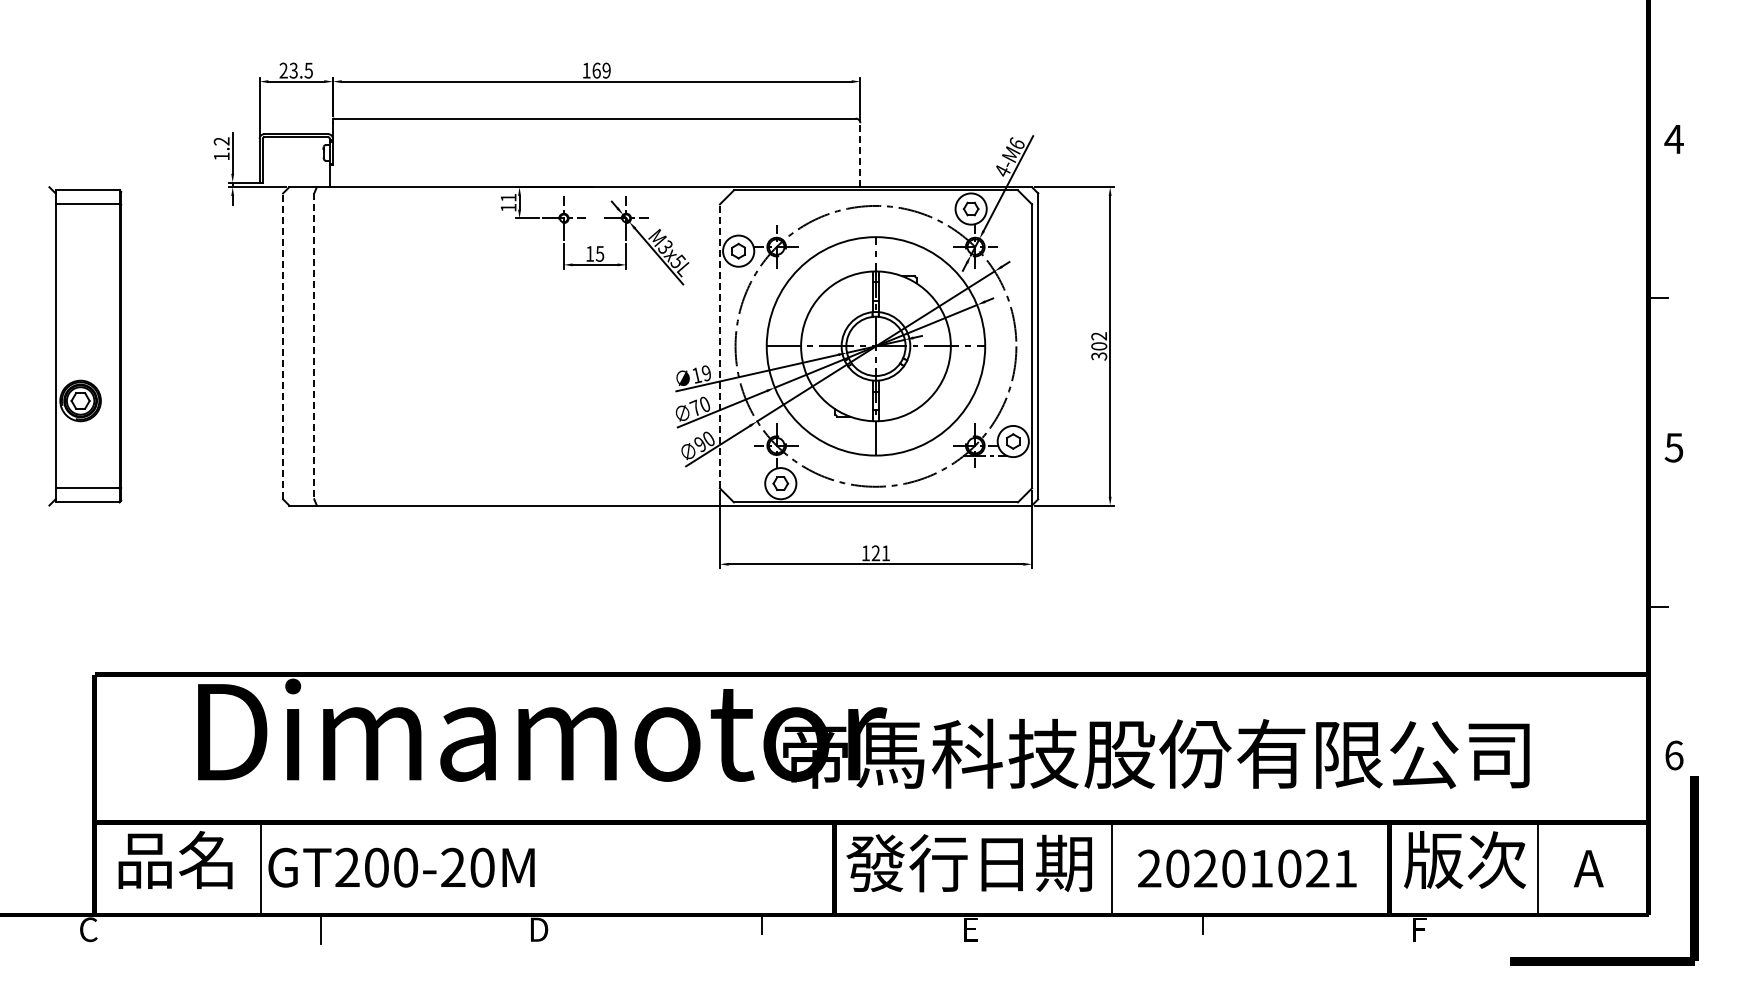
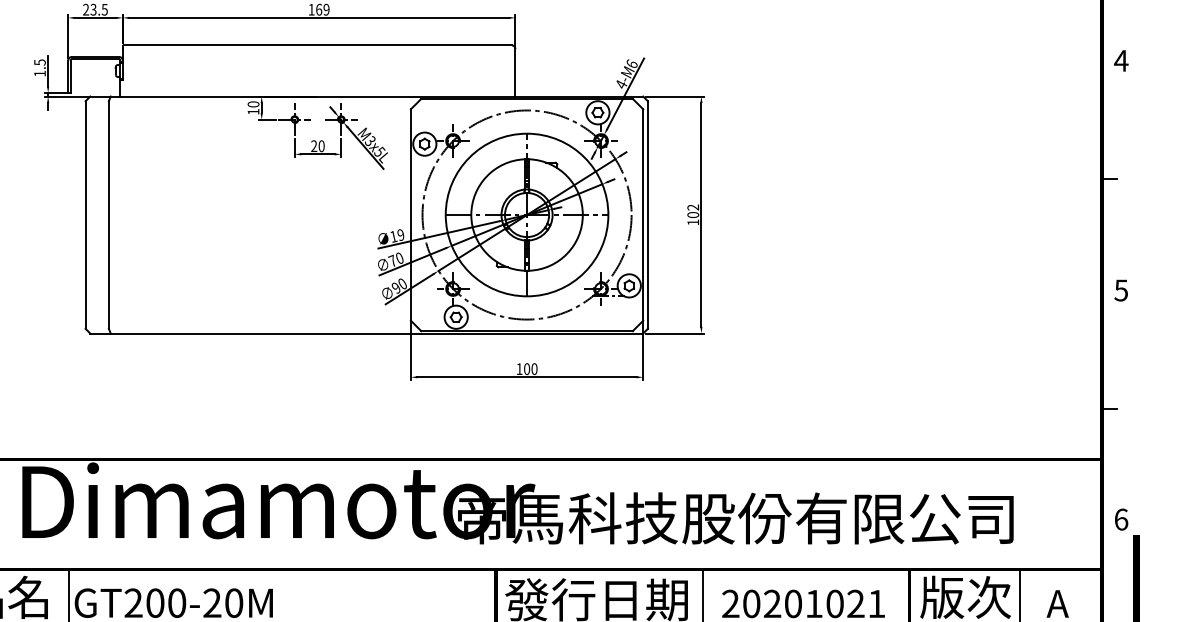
text: (221, 141) -> (39, 62), 1.2 -> 1.5
line: (860, 155) -> (515, 72), dashed -> solid
text: (508, 197) -> (253, 104), 11 -> 10
text: (595, 253) -> (318, 145), 15 -> 20
line: (283, 346) -> (85, 215), dashed -> solid
line: (314, 346) -> (109, 215), dashed -> solid
line: (719, 346) -> (410, 215), dashed -> solid
text: (1099, 356) -> (693, 222), 302 -> 102
text: (880, 553) -> (530, 369), 121 -> 100

